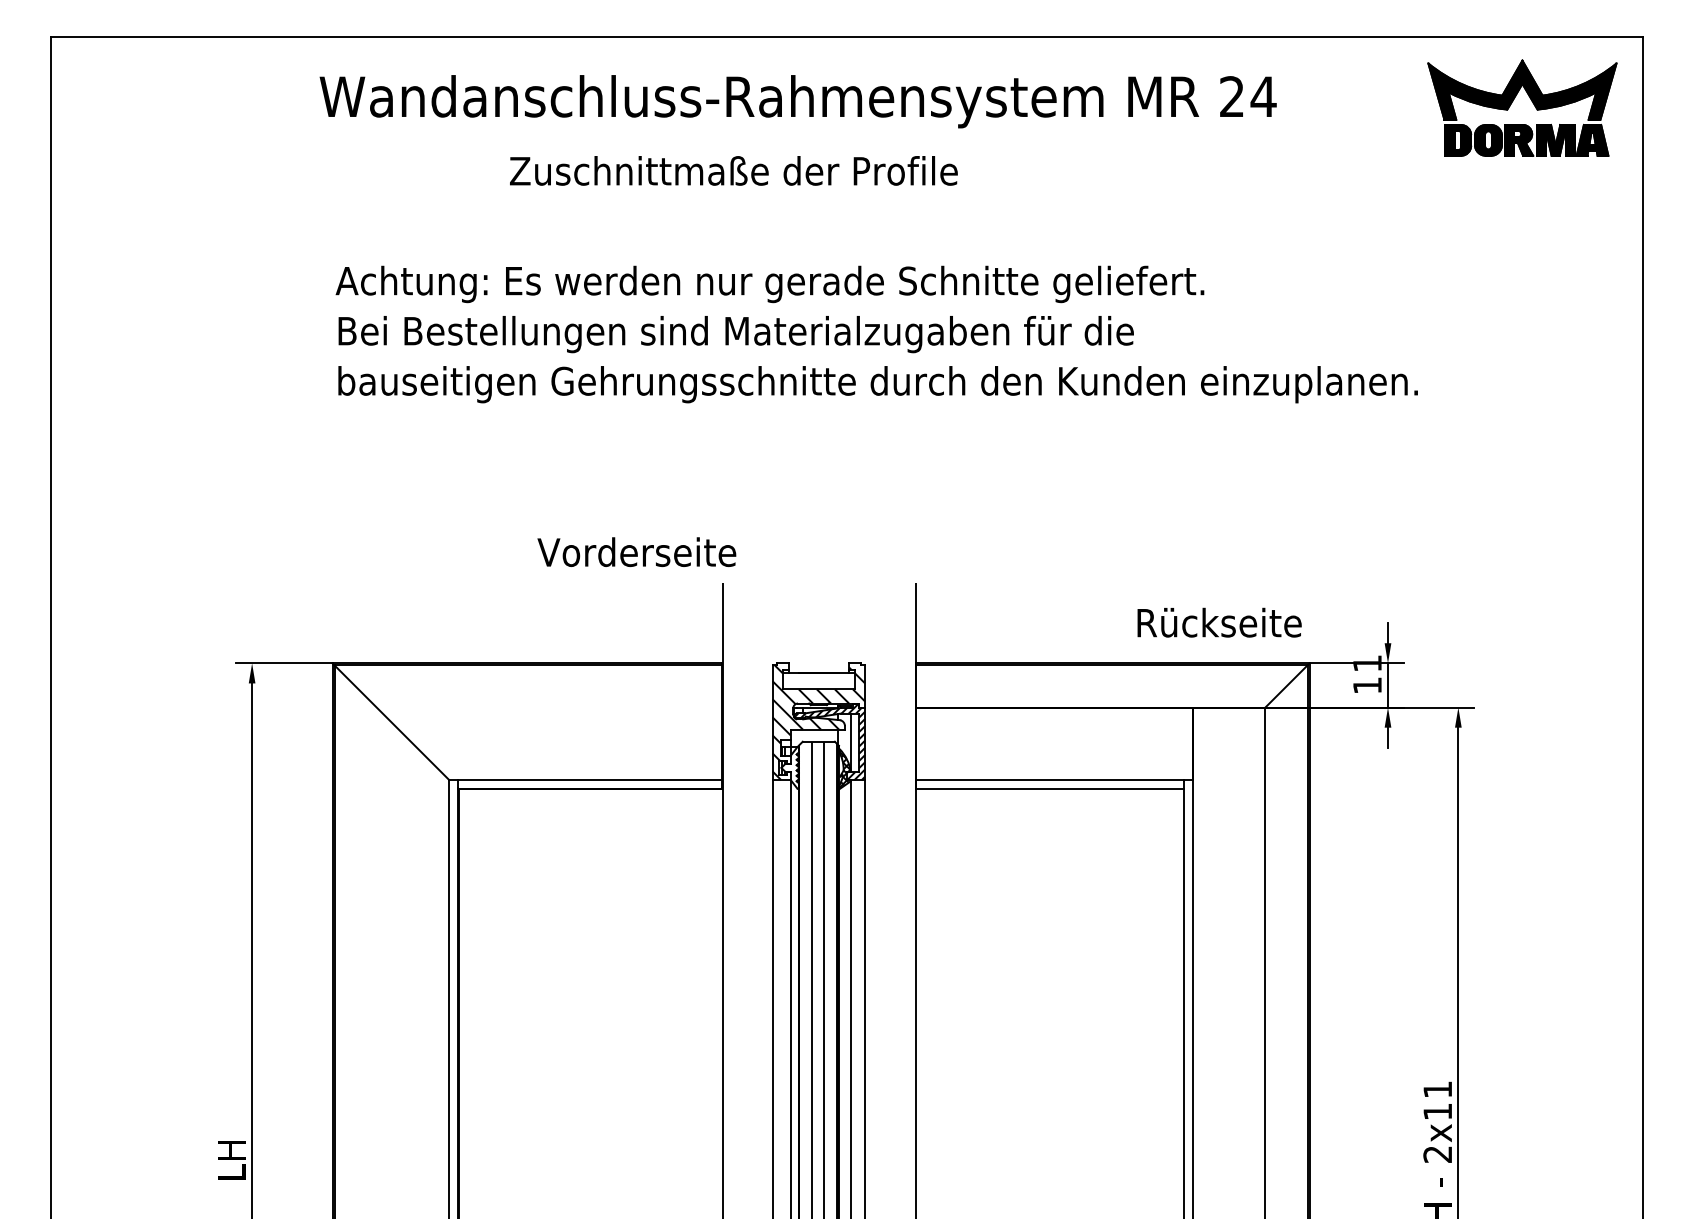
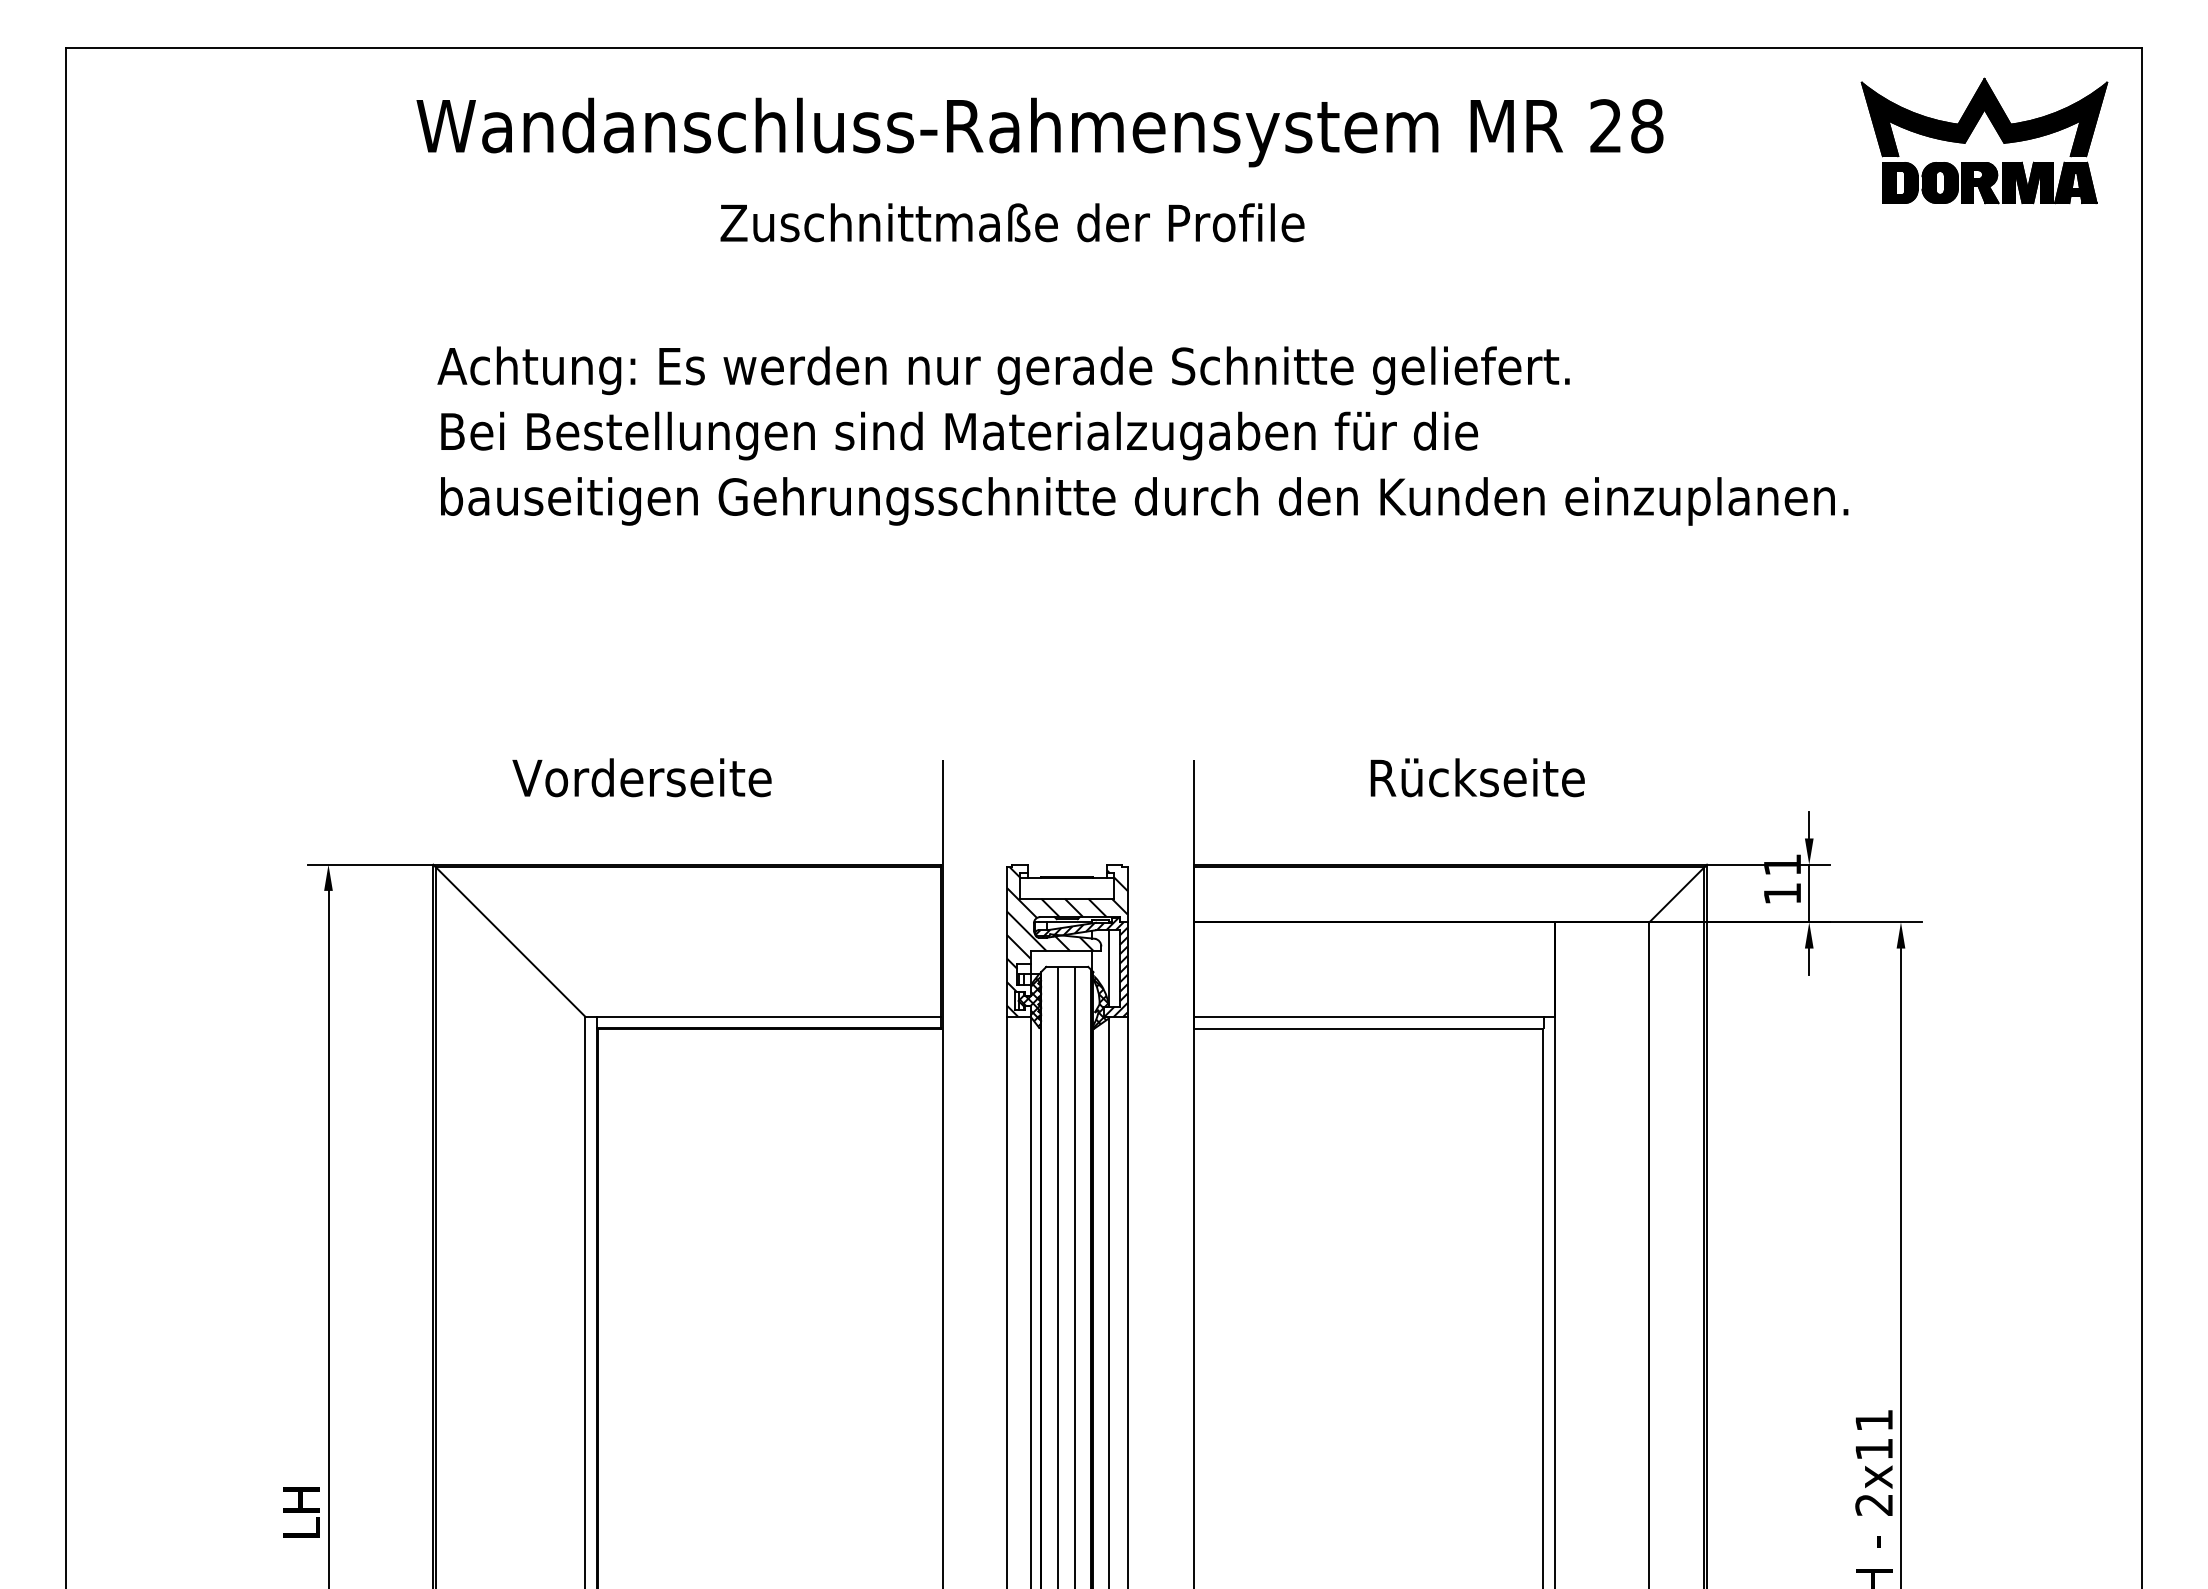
text: (1263, 97) -> (1647, 126), 24 -> 28
text: (733, 170) -> (1012, 222), moved
text: (636, 551) -> (641, 777), moved
text: (1219, 622) -> (1477, 777), moved
hatch: (790, 768) -> (1030, 1001), added

